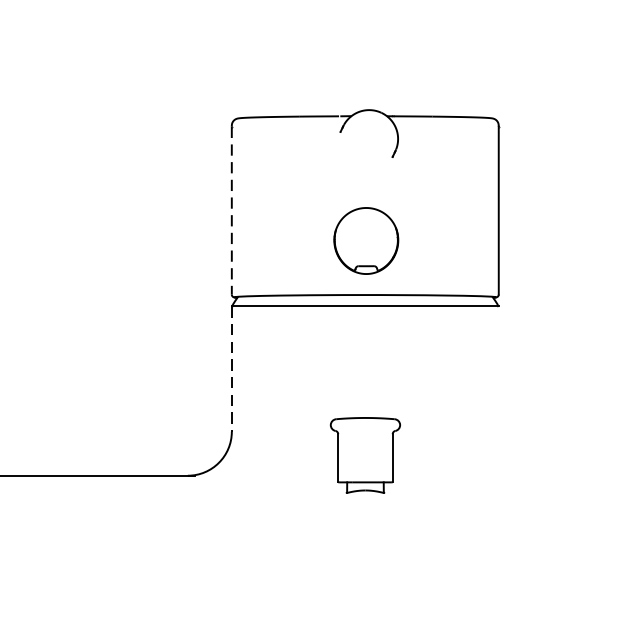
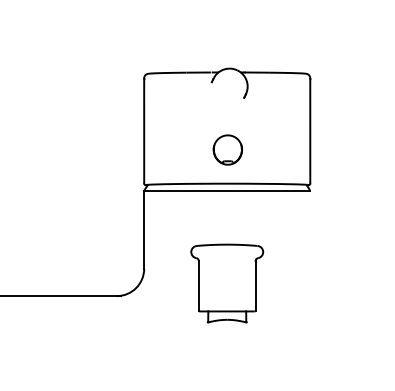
line: (232, 211) -> (144, 131), dashed -> solid
part: (365, 240) -> (227, 149), size x0.71
line: (232, 368) -> (144, 229), dashed -> solid
part: (365, 455) -> (227, 283), size x1.67

